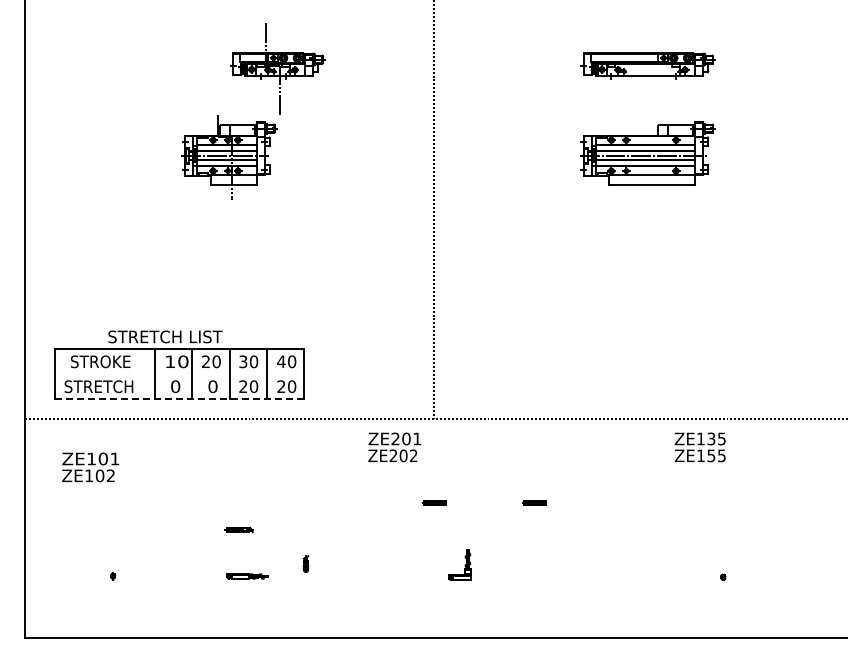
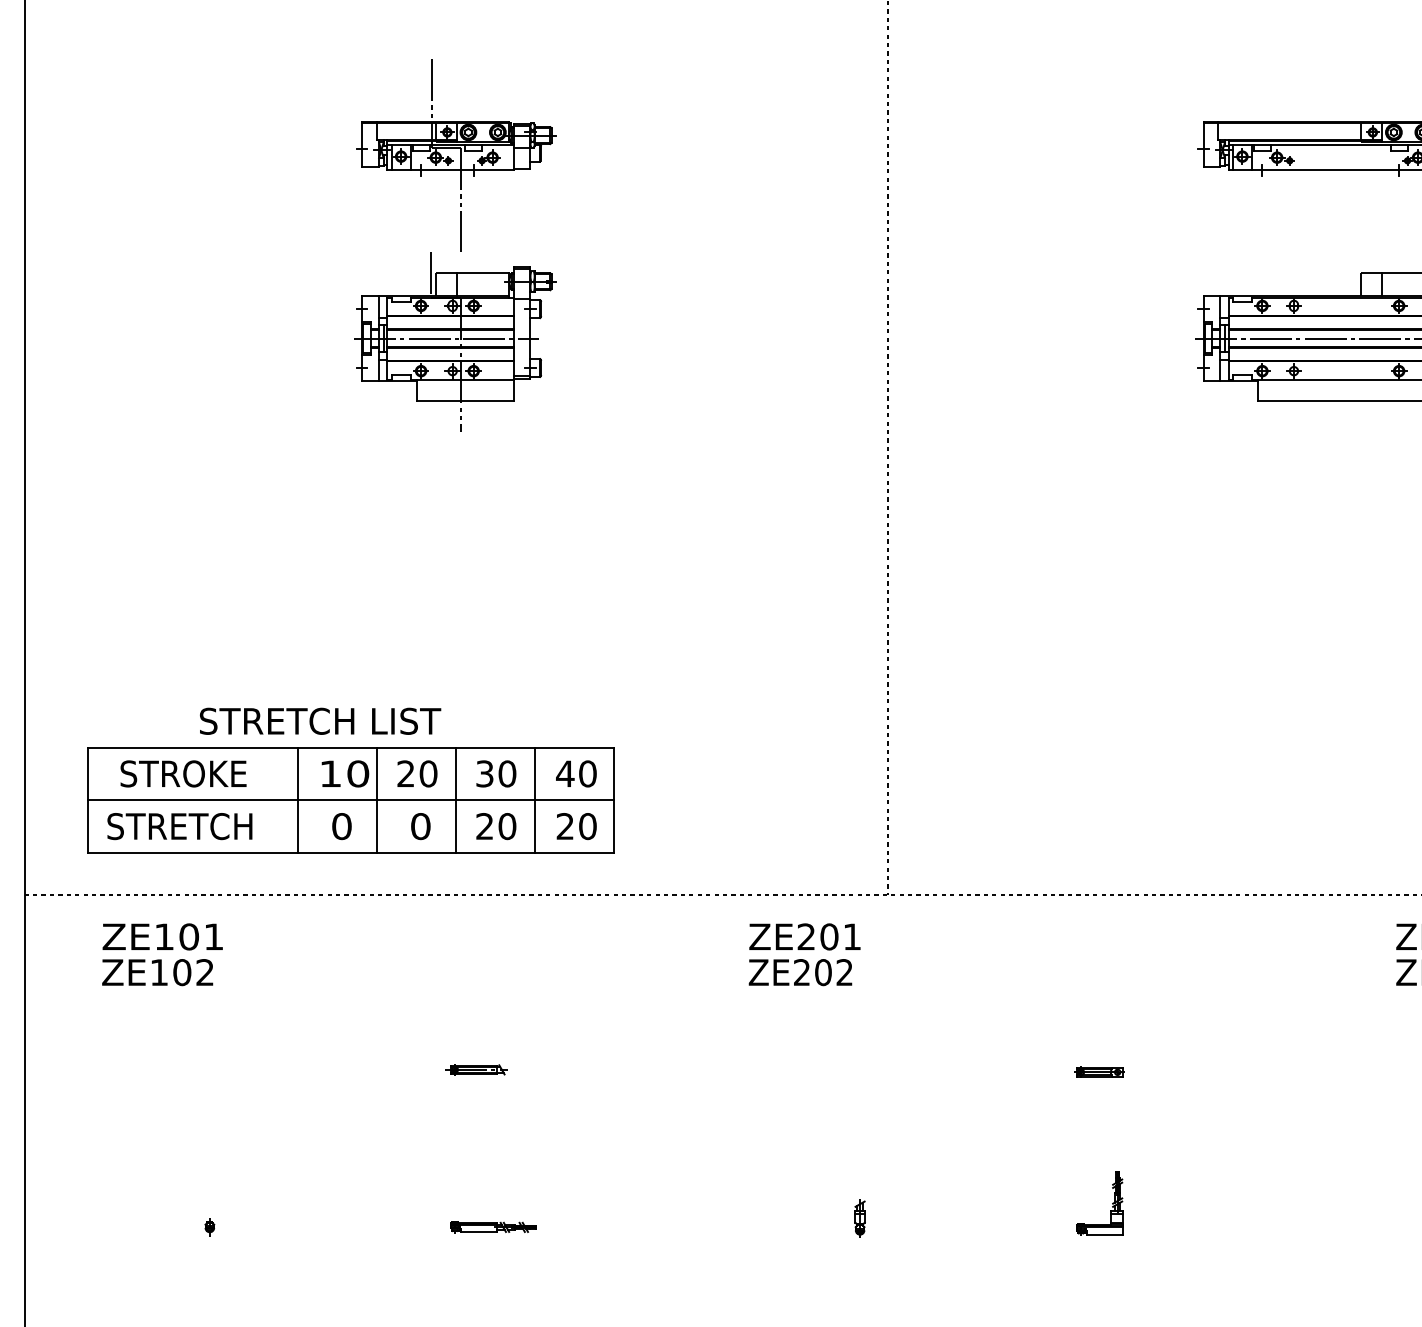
part: (277, 68) -> (455, 154), moved
line: (179, 374) -> (350, 800), added
line: (180, 399) -> (352, 853), dashed -> solid
text: (90, 467) -> (162, 954), moved
part: (434, 502) -> (888, 1071), removed
part: (238, 529) -> (474, 1068), moved
part: (305, 563) -> (859, 1216), moved
part: (459, 564) -> (1099, 1202), moved

